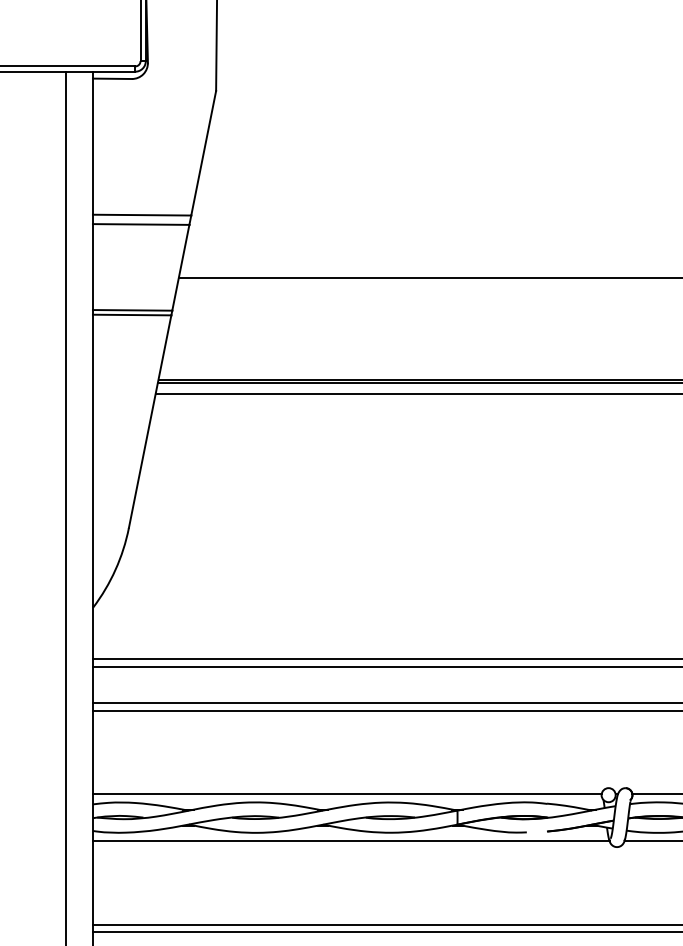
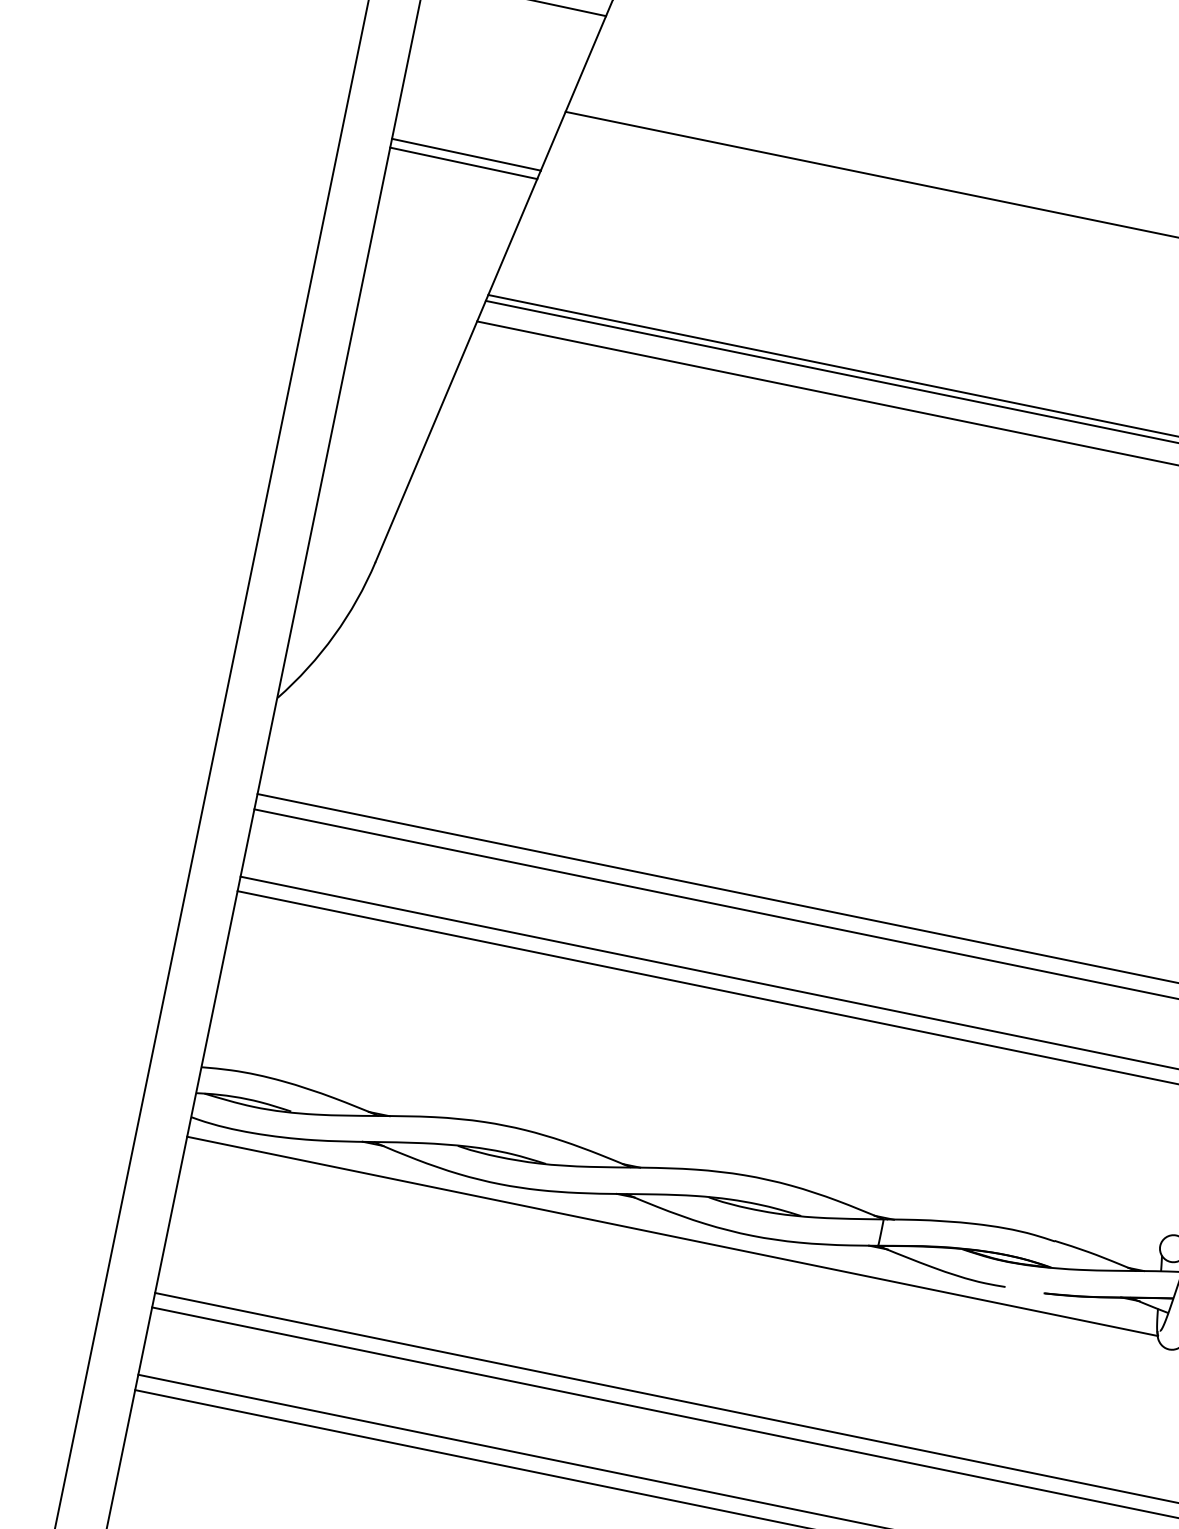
line: (346, 793) -> (681, 1144), removed

